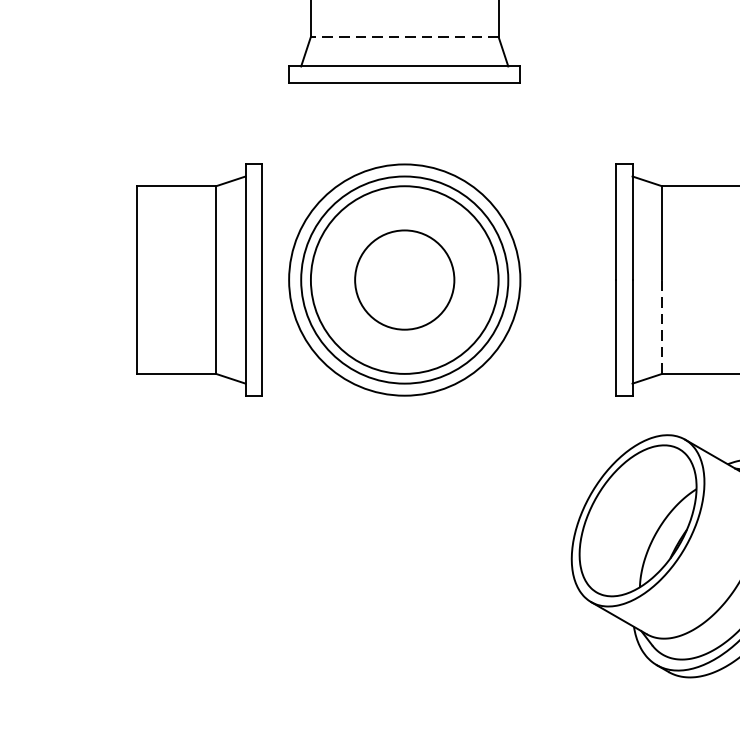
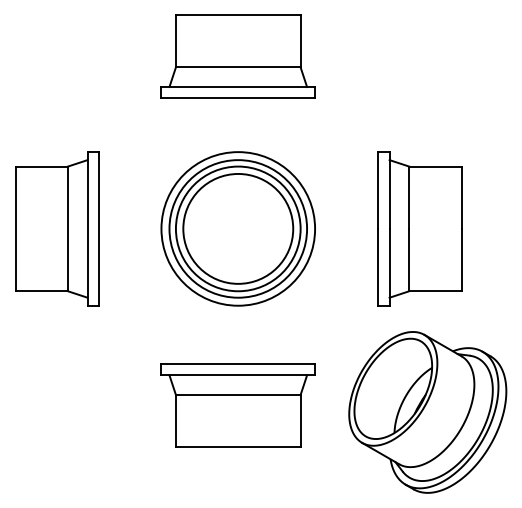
line: (403, 37) -> (237, 67), dashed -> solid
part: (200, 279) -> (57, 228), moved
circle: (405, 279) -> (238, 228), size x1.67
line: (662, 326) -> (409, 259), dashed -> solid
part: (403, 545) -> (237, 405), added

